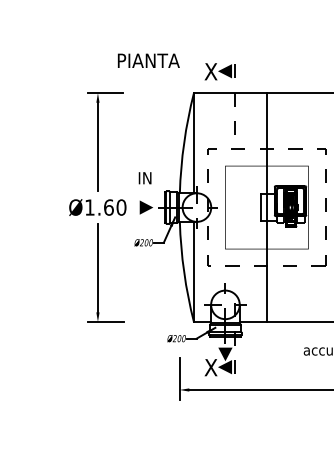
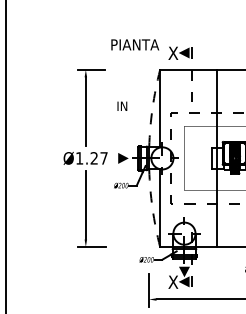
text: (148, 60) -> (135, 44), moved
arc: (184, 142) -> (152, 108), solid -> dashed
text: (144, 178) -> (121, 106), moved
text: (115, 207) -> (99, 158), Ø1.60 -> Ø1.27
arc: (184, 272) -> (152, 208), solid -> dashed

